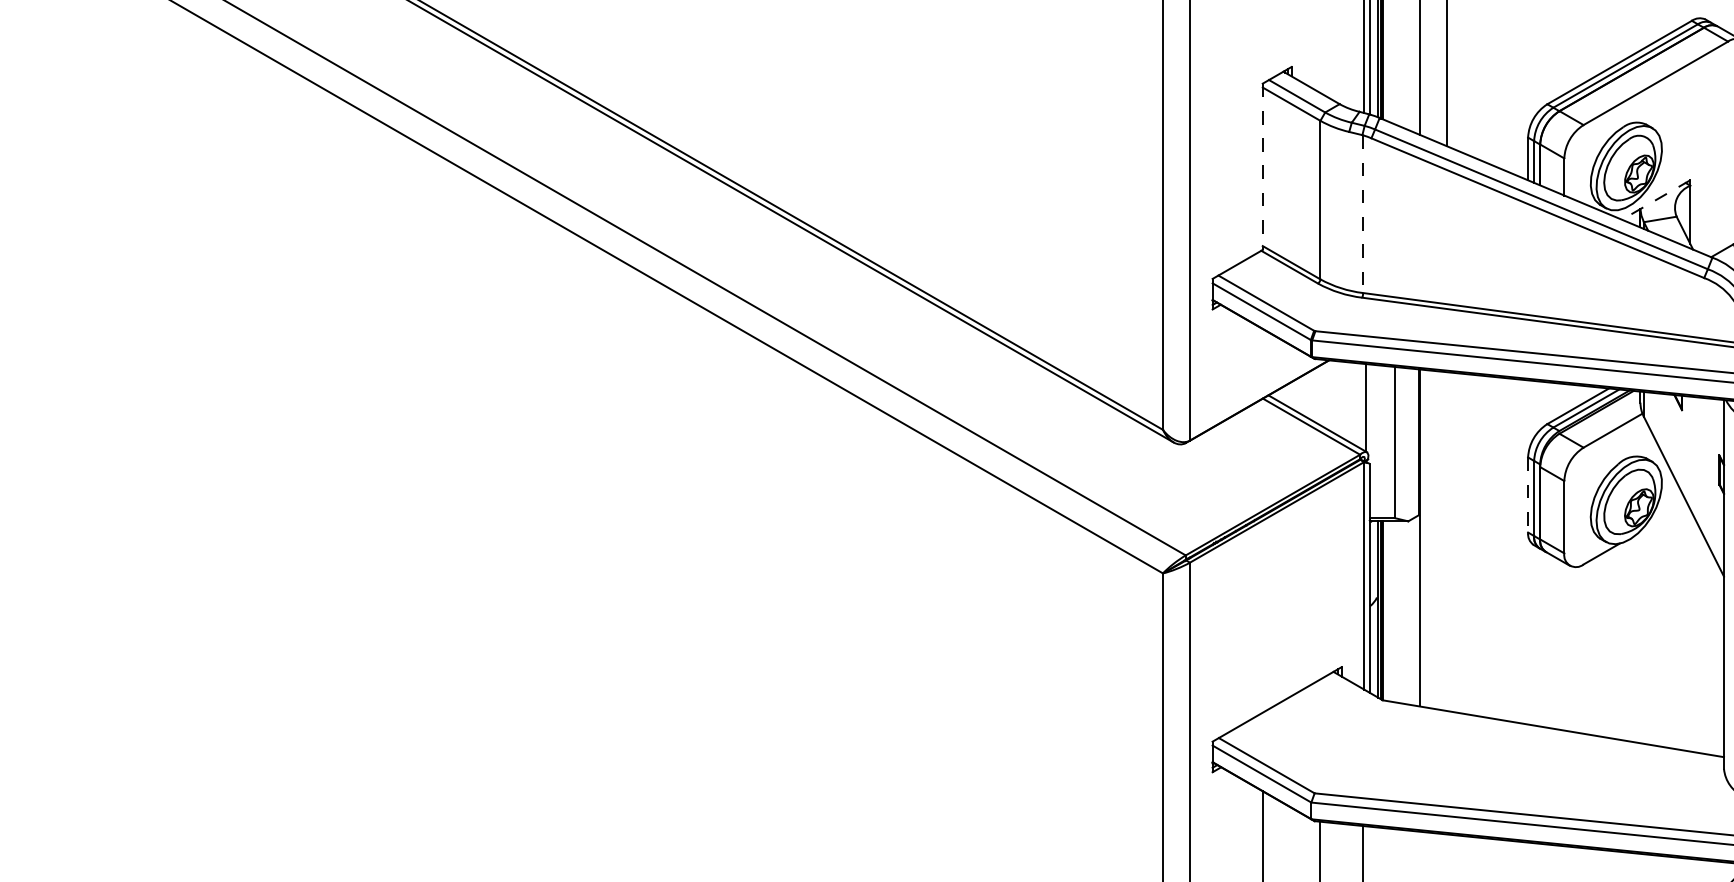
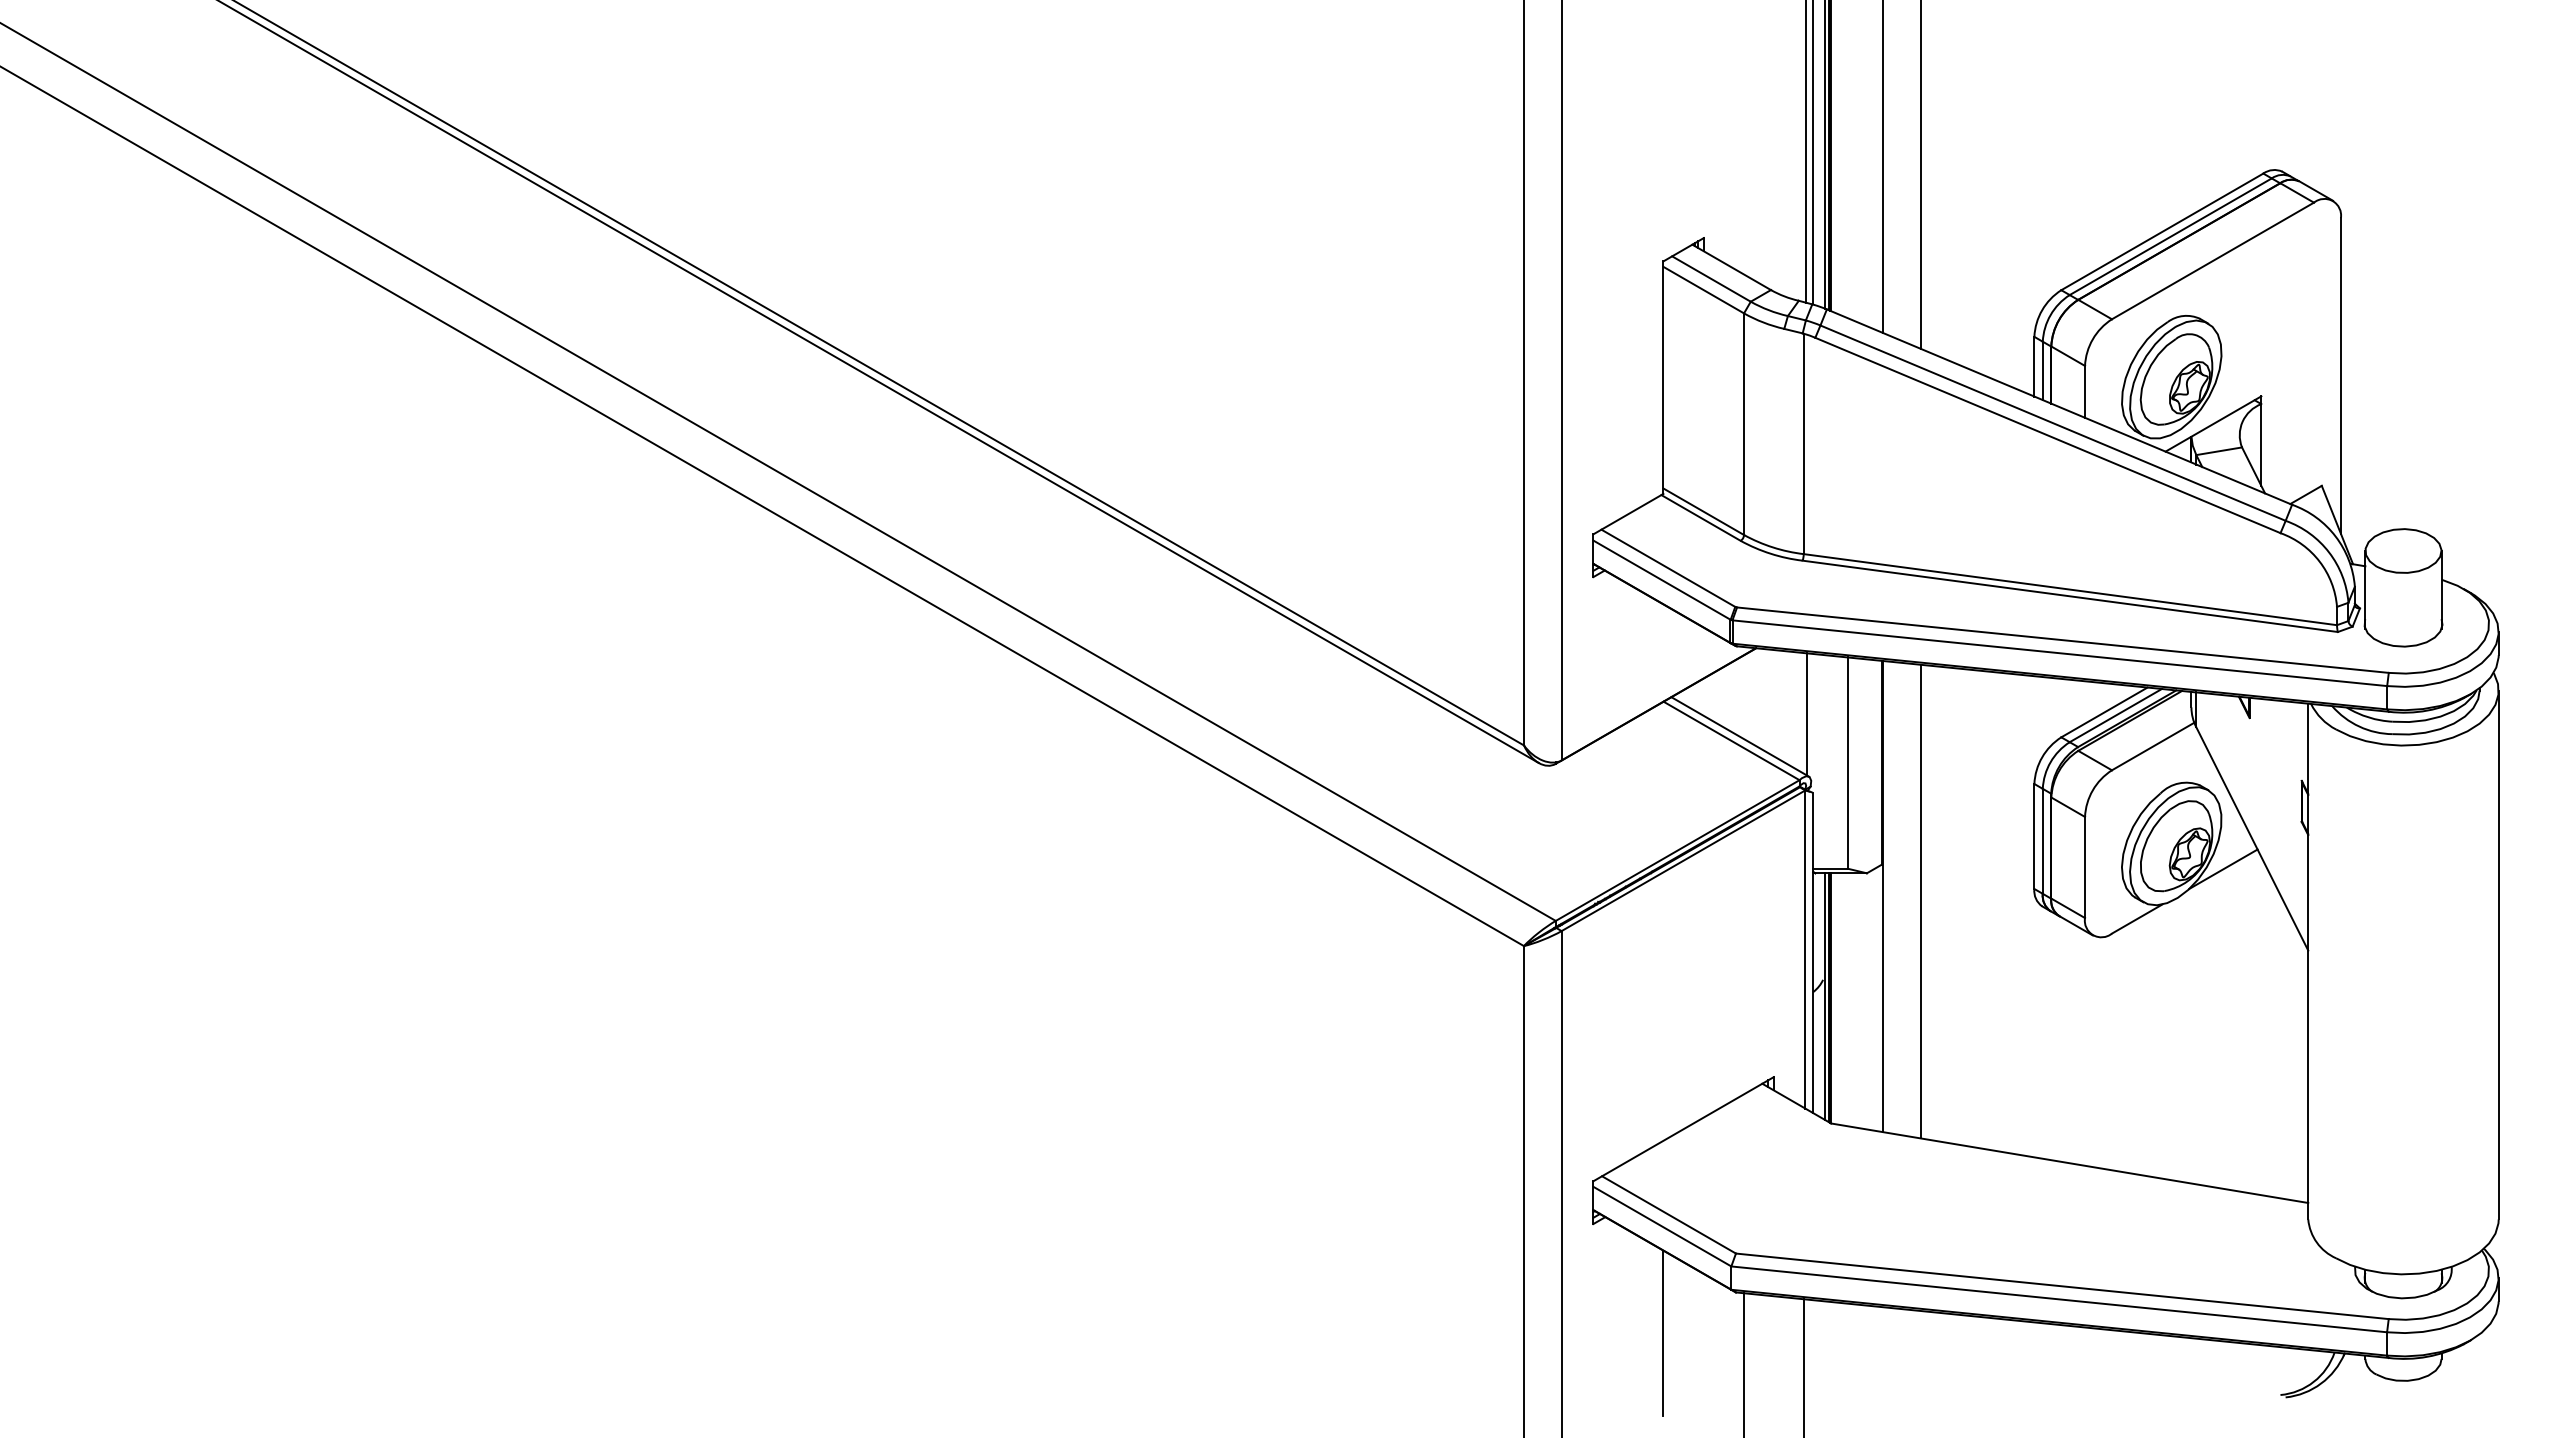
line: (1262, 167) -> (1663, 378), dashed -> solid
line: (1656, 200) -> (2213, 424), dashed -> solid
line: (1362, 214) -> (1803, 444), dashed -> solid
line: (1528, 495) -> (2034, 836), dashed -> solid
line: (1663, 517) -> (2223, 868), added
line: (1446, 541) -> (1920, 901), added

